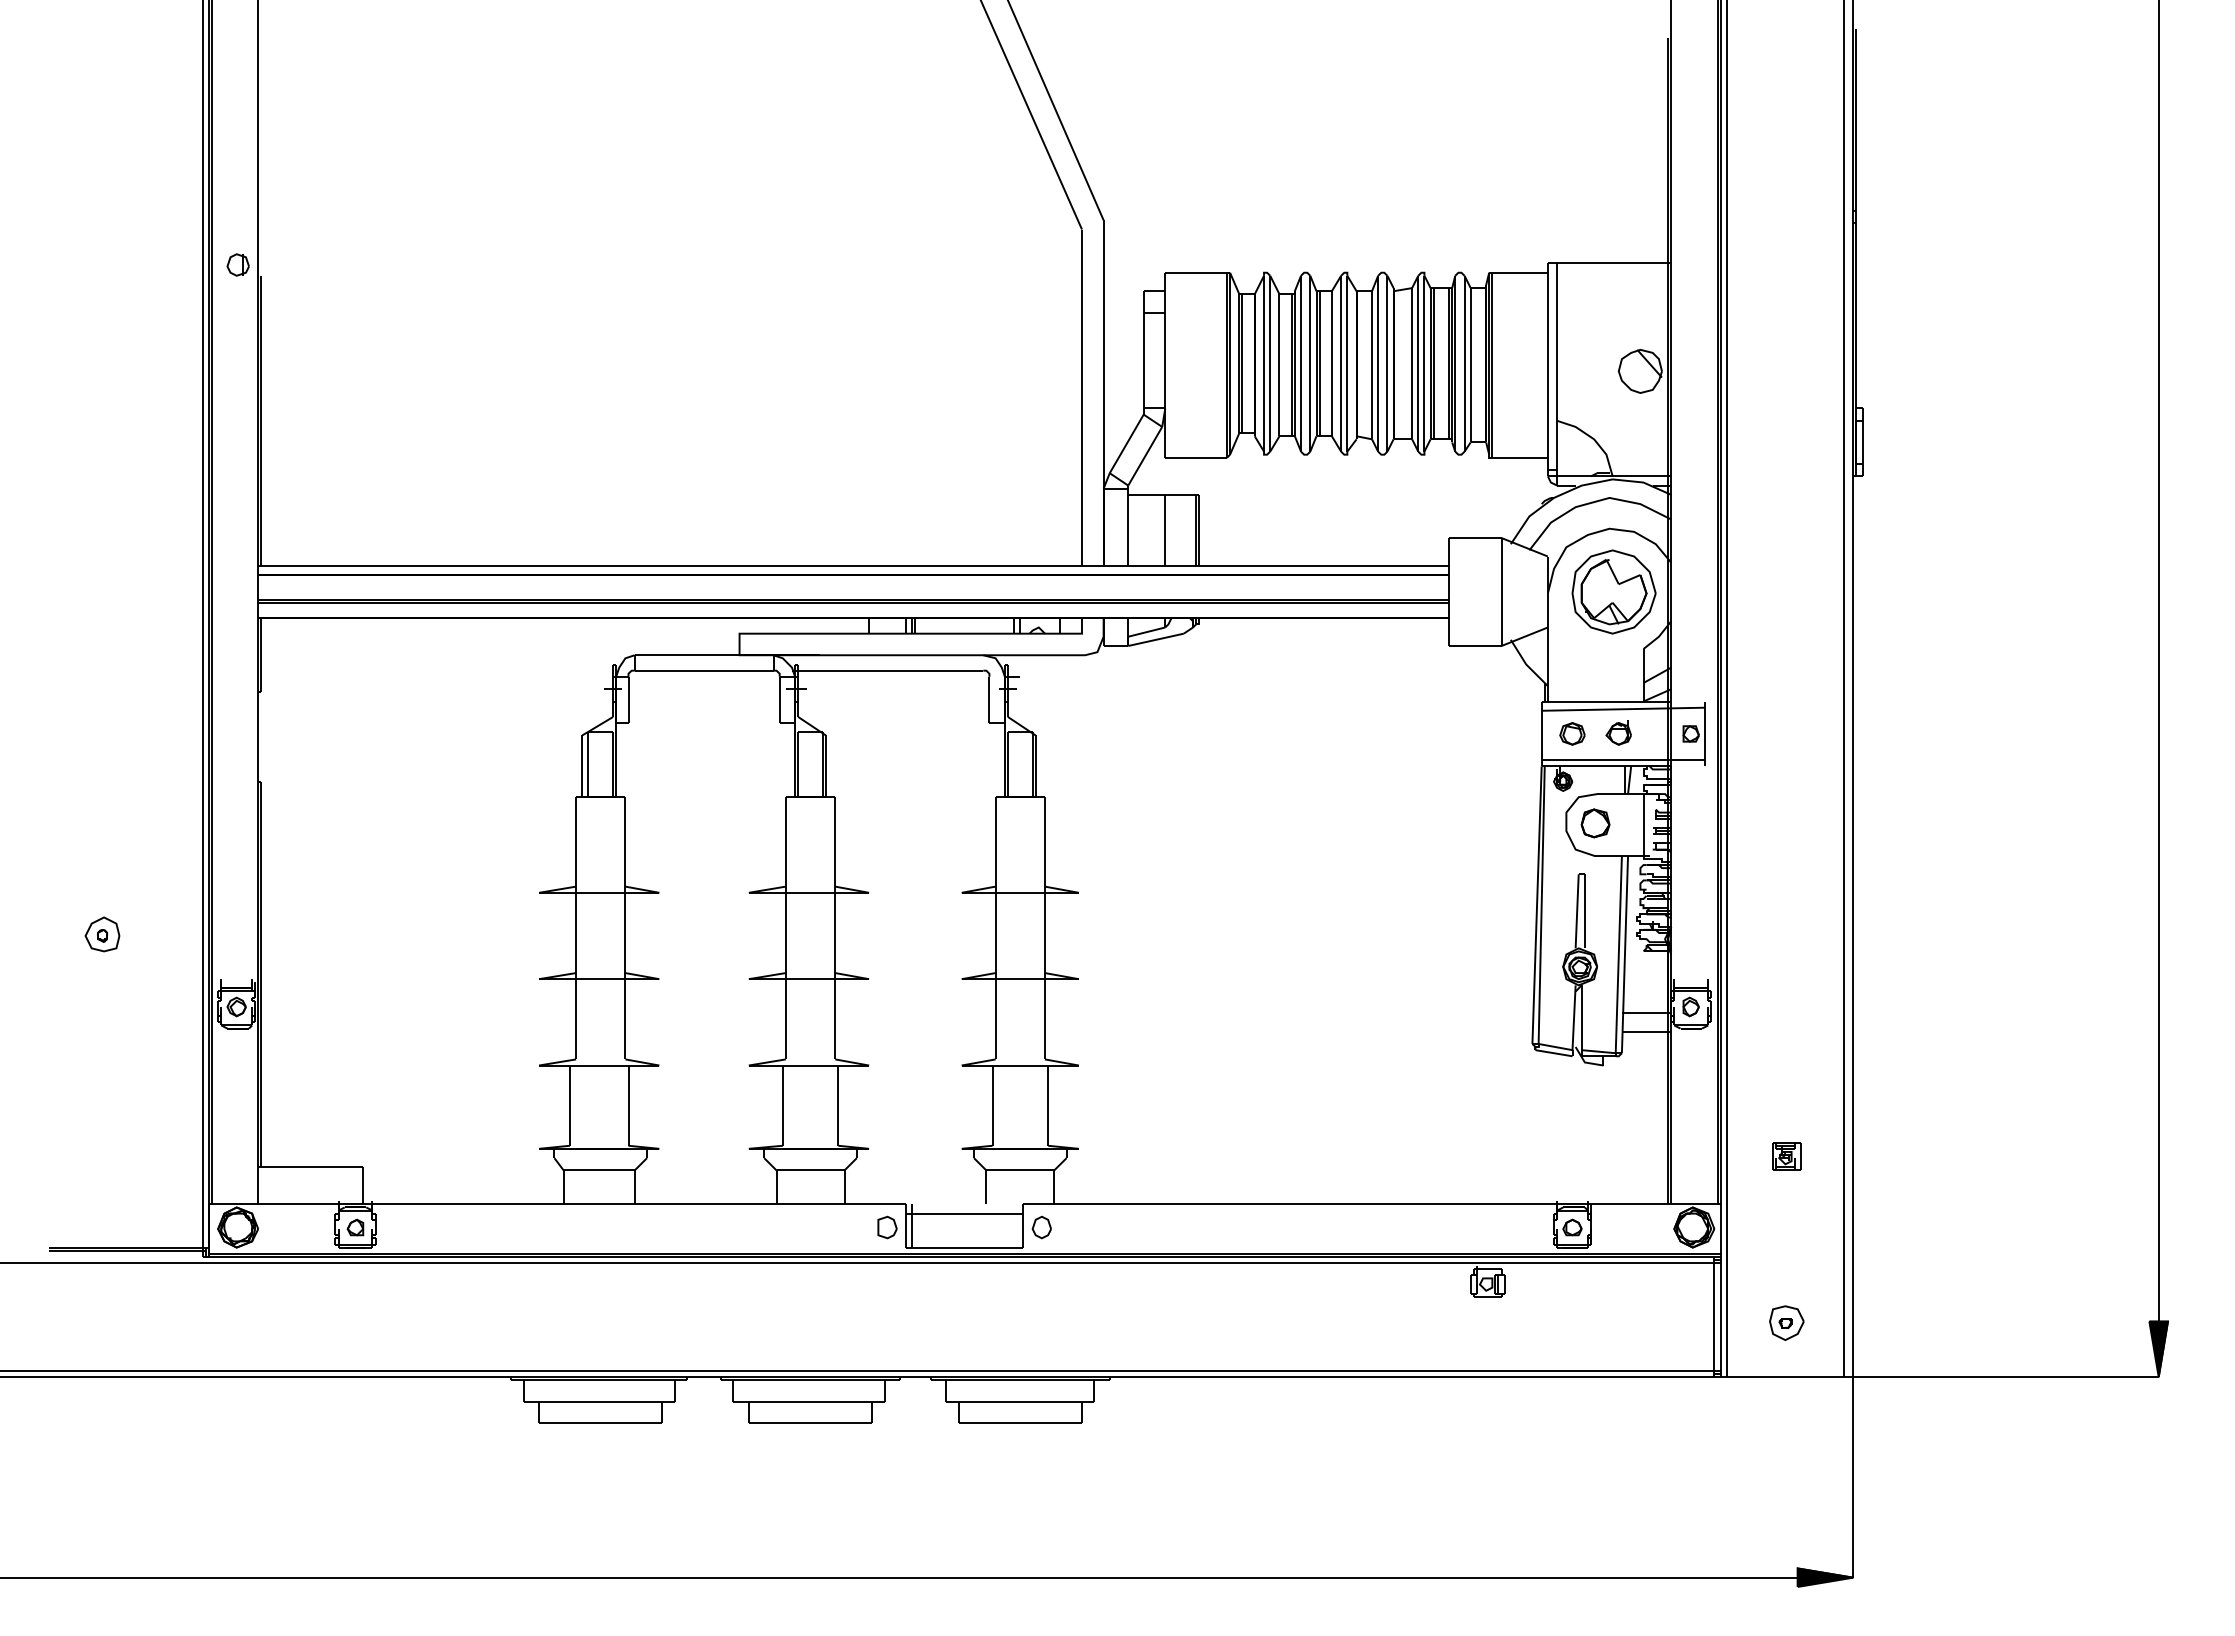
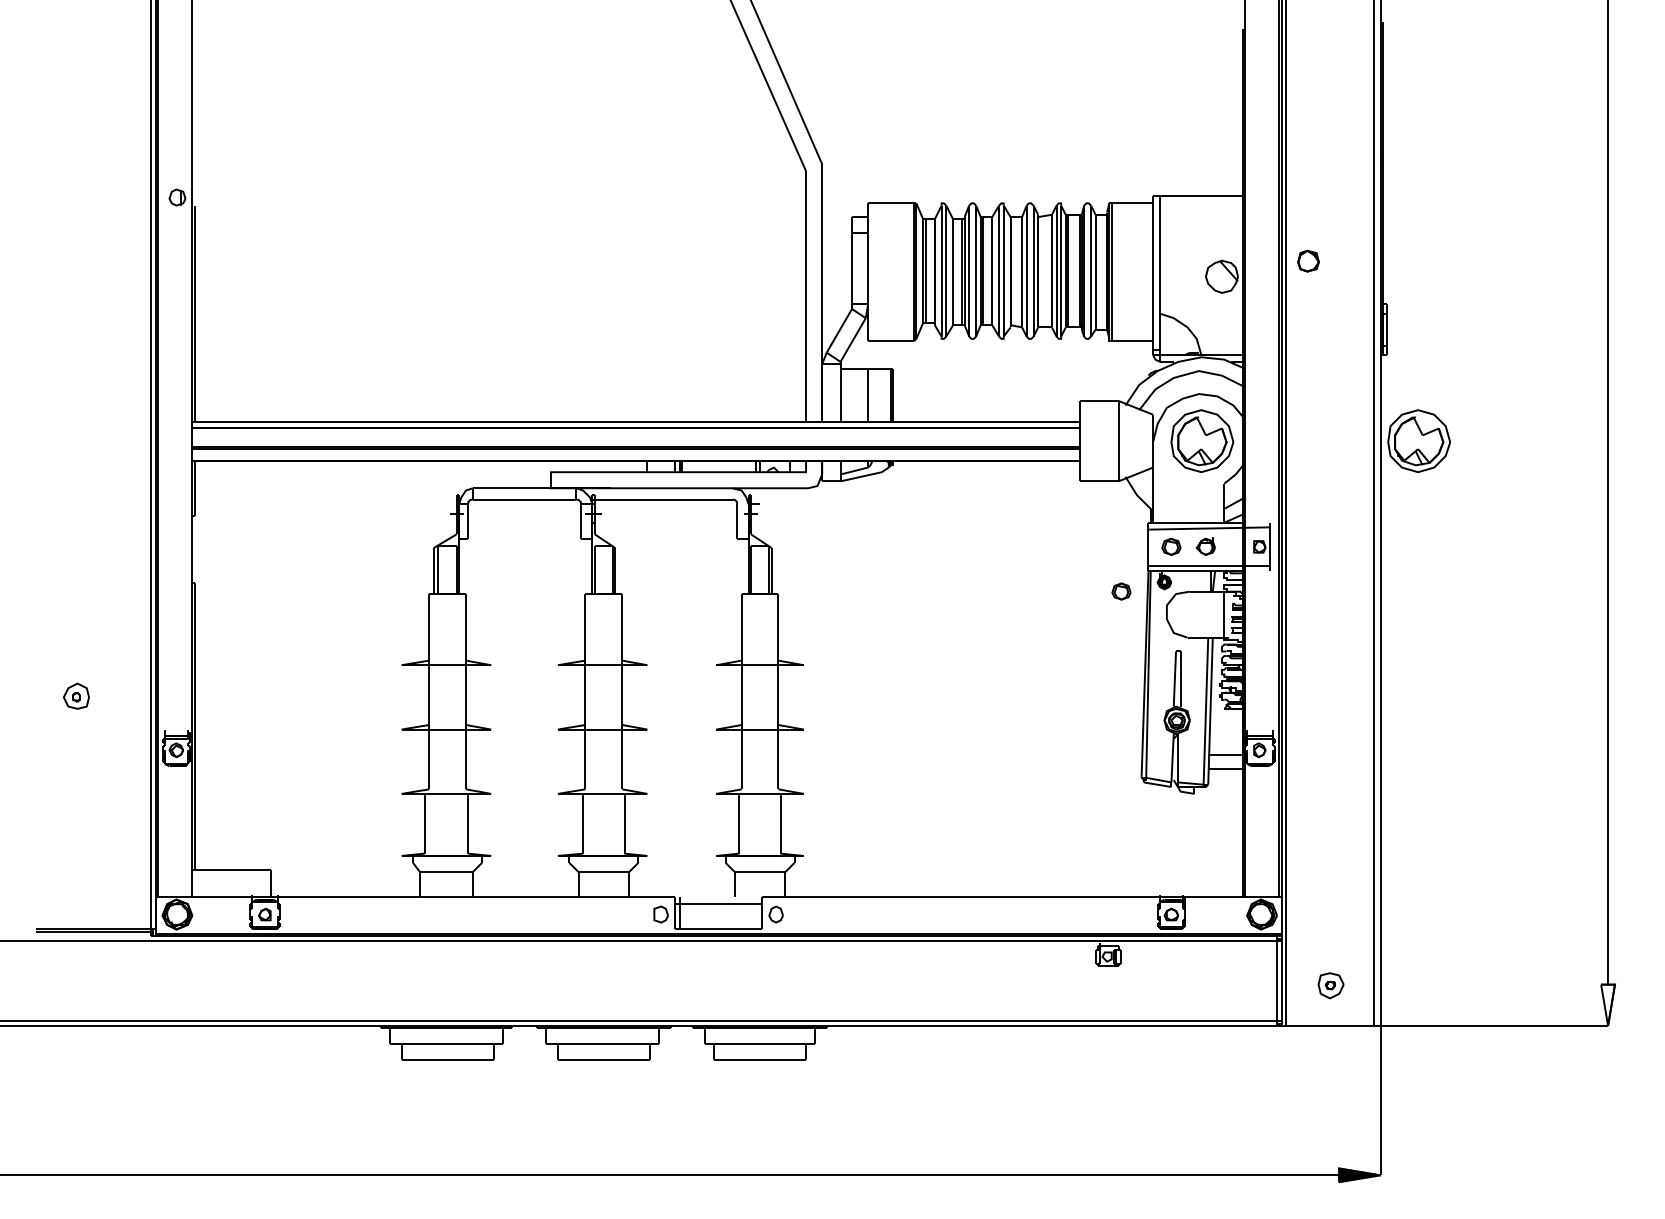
part: (1904, 591) -> (1418, 440), added
part: (1505, 793) -> (1121, 591), added
part: (1595, 823) -> (1308, 261), moved
part: (1786, 1156) -> (1330, 861), removed
fill: (2158, 1349) -> (1607, 1005), removed

